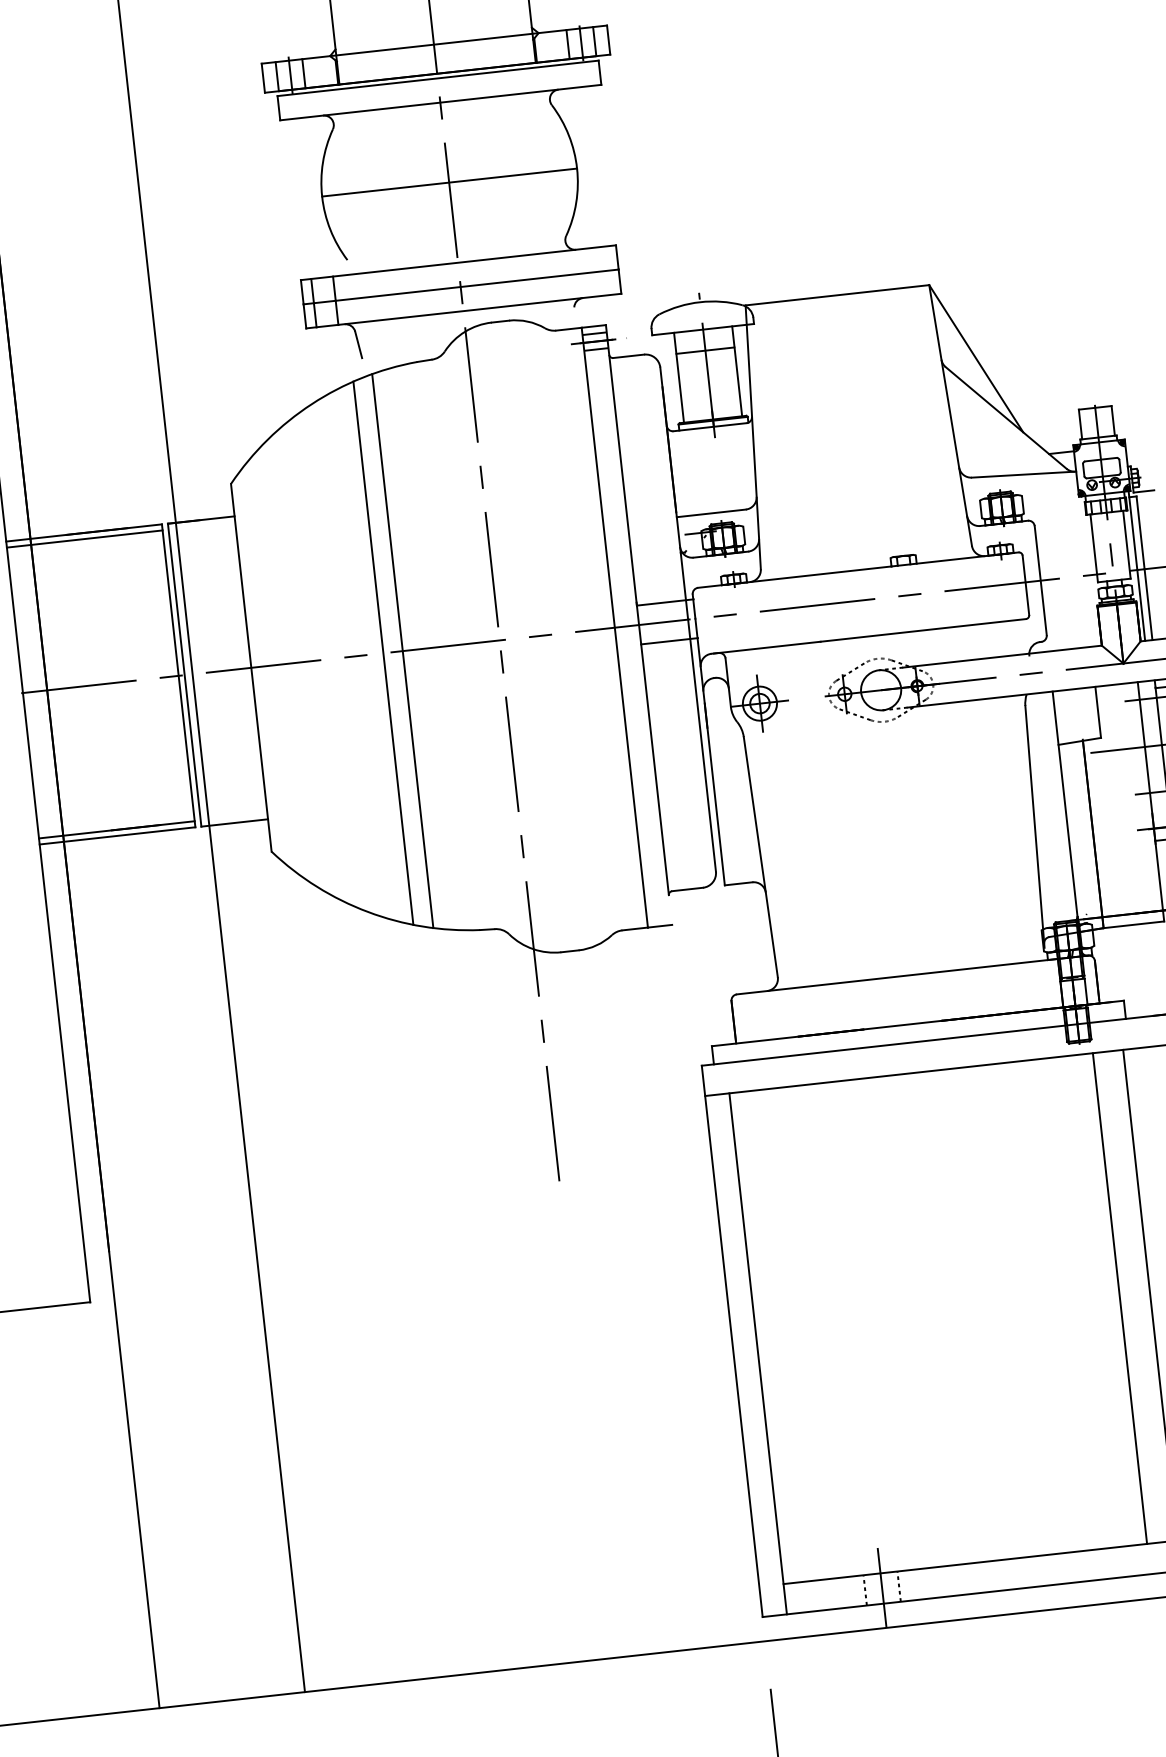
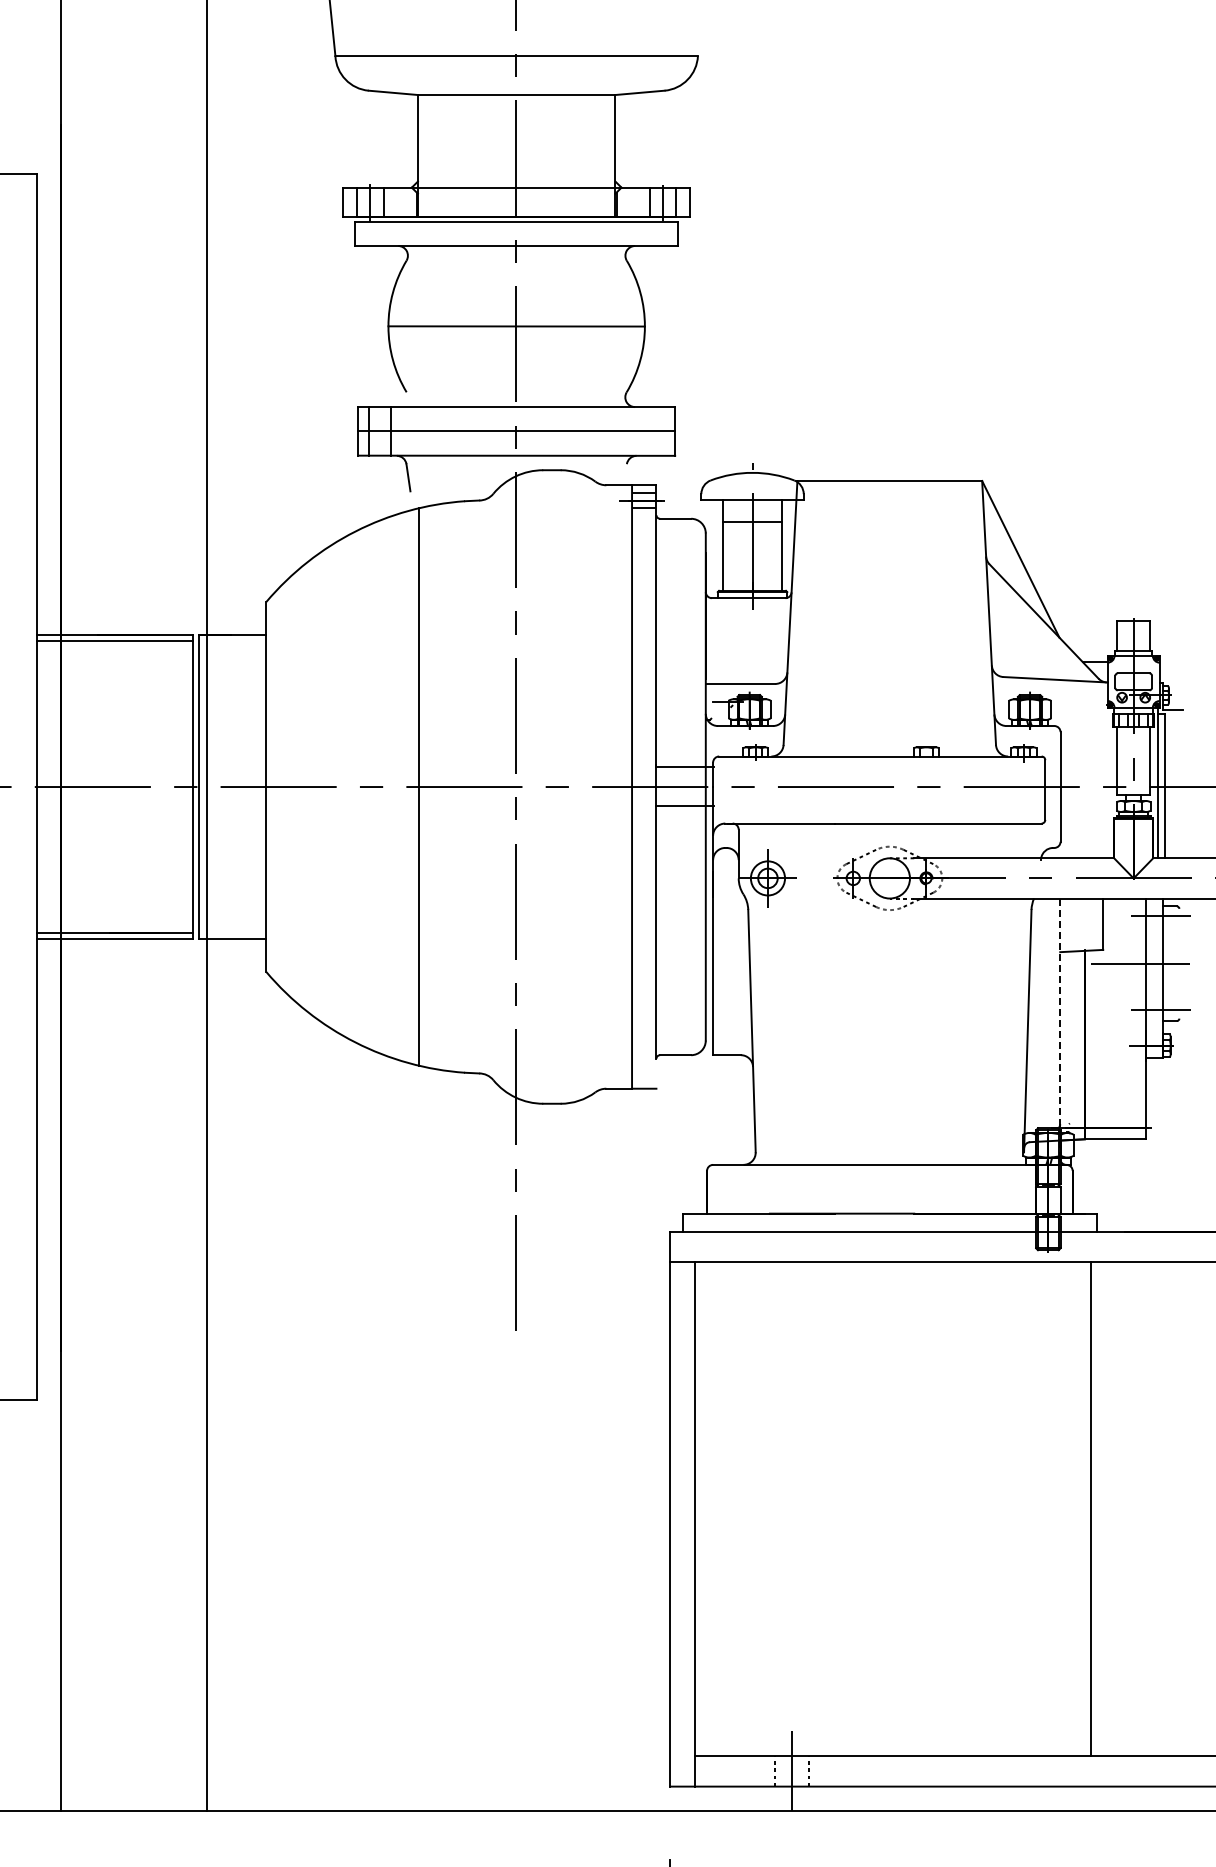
line: (383, 652) -> (399, 786), removed
line: (1067, 820) -> (1060, 1028), solid -> dashed
line: (1119, 1298) -> (1060, 1509), removed

